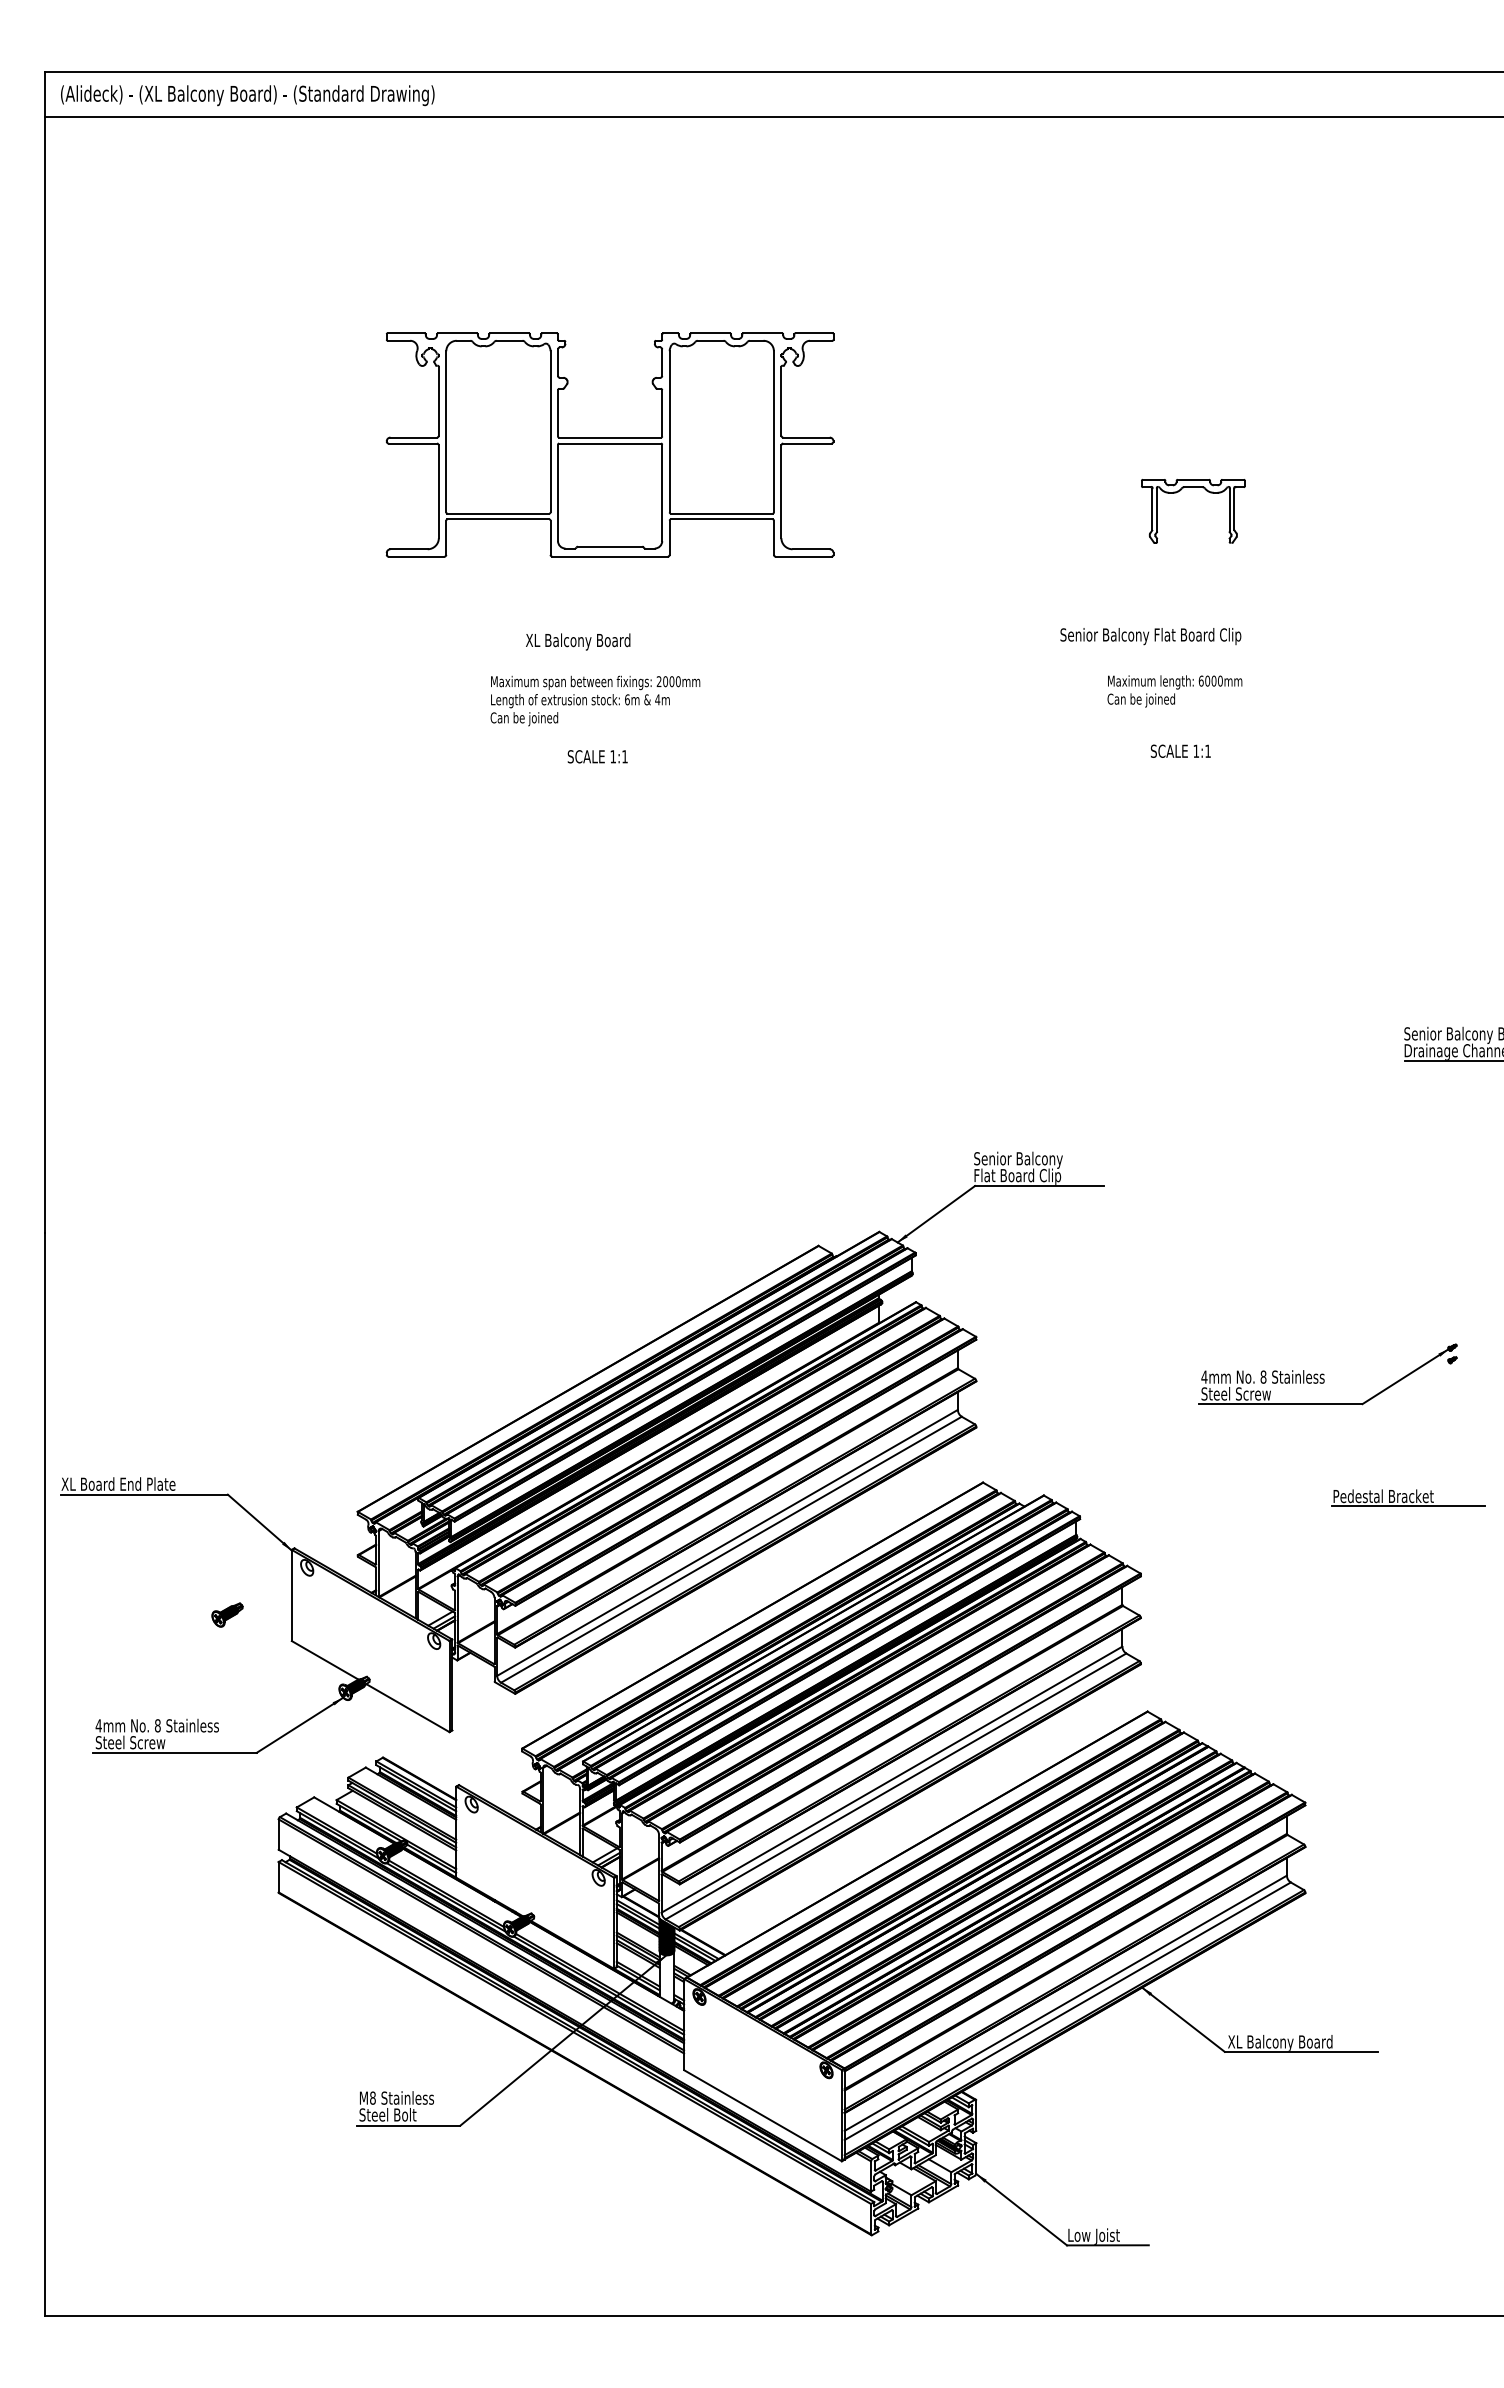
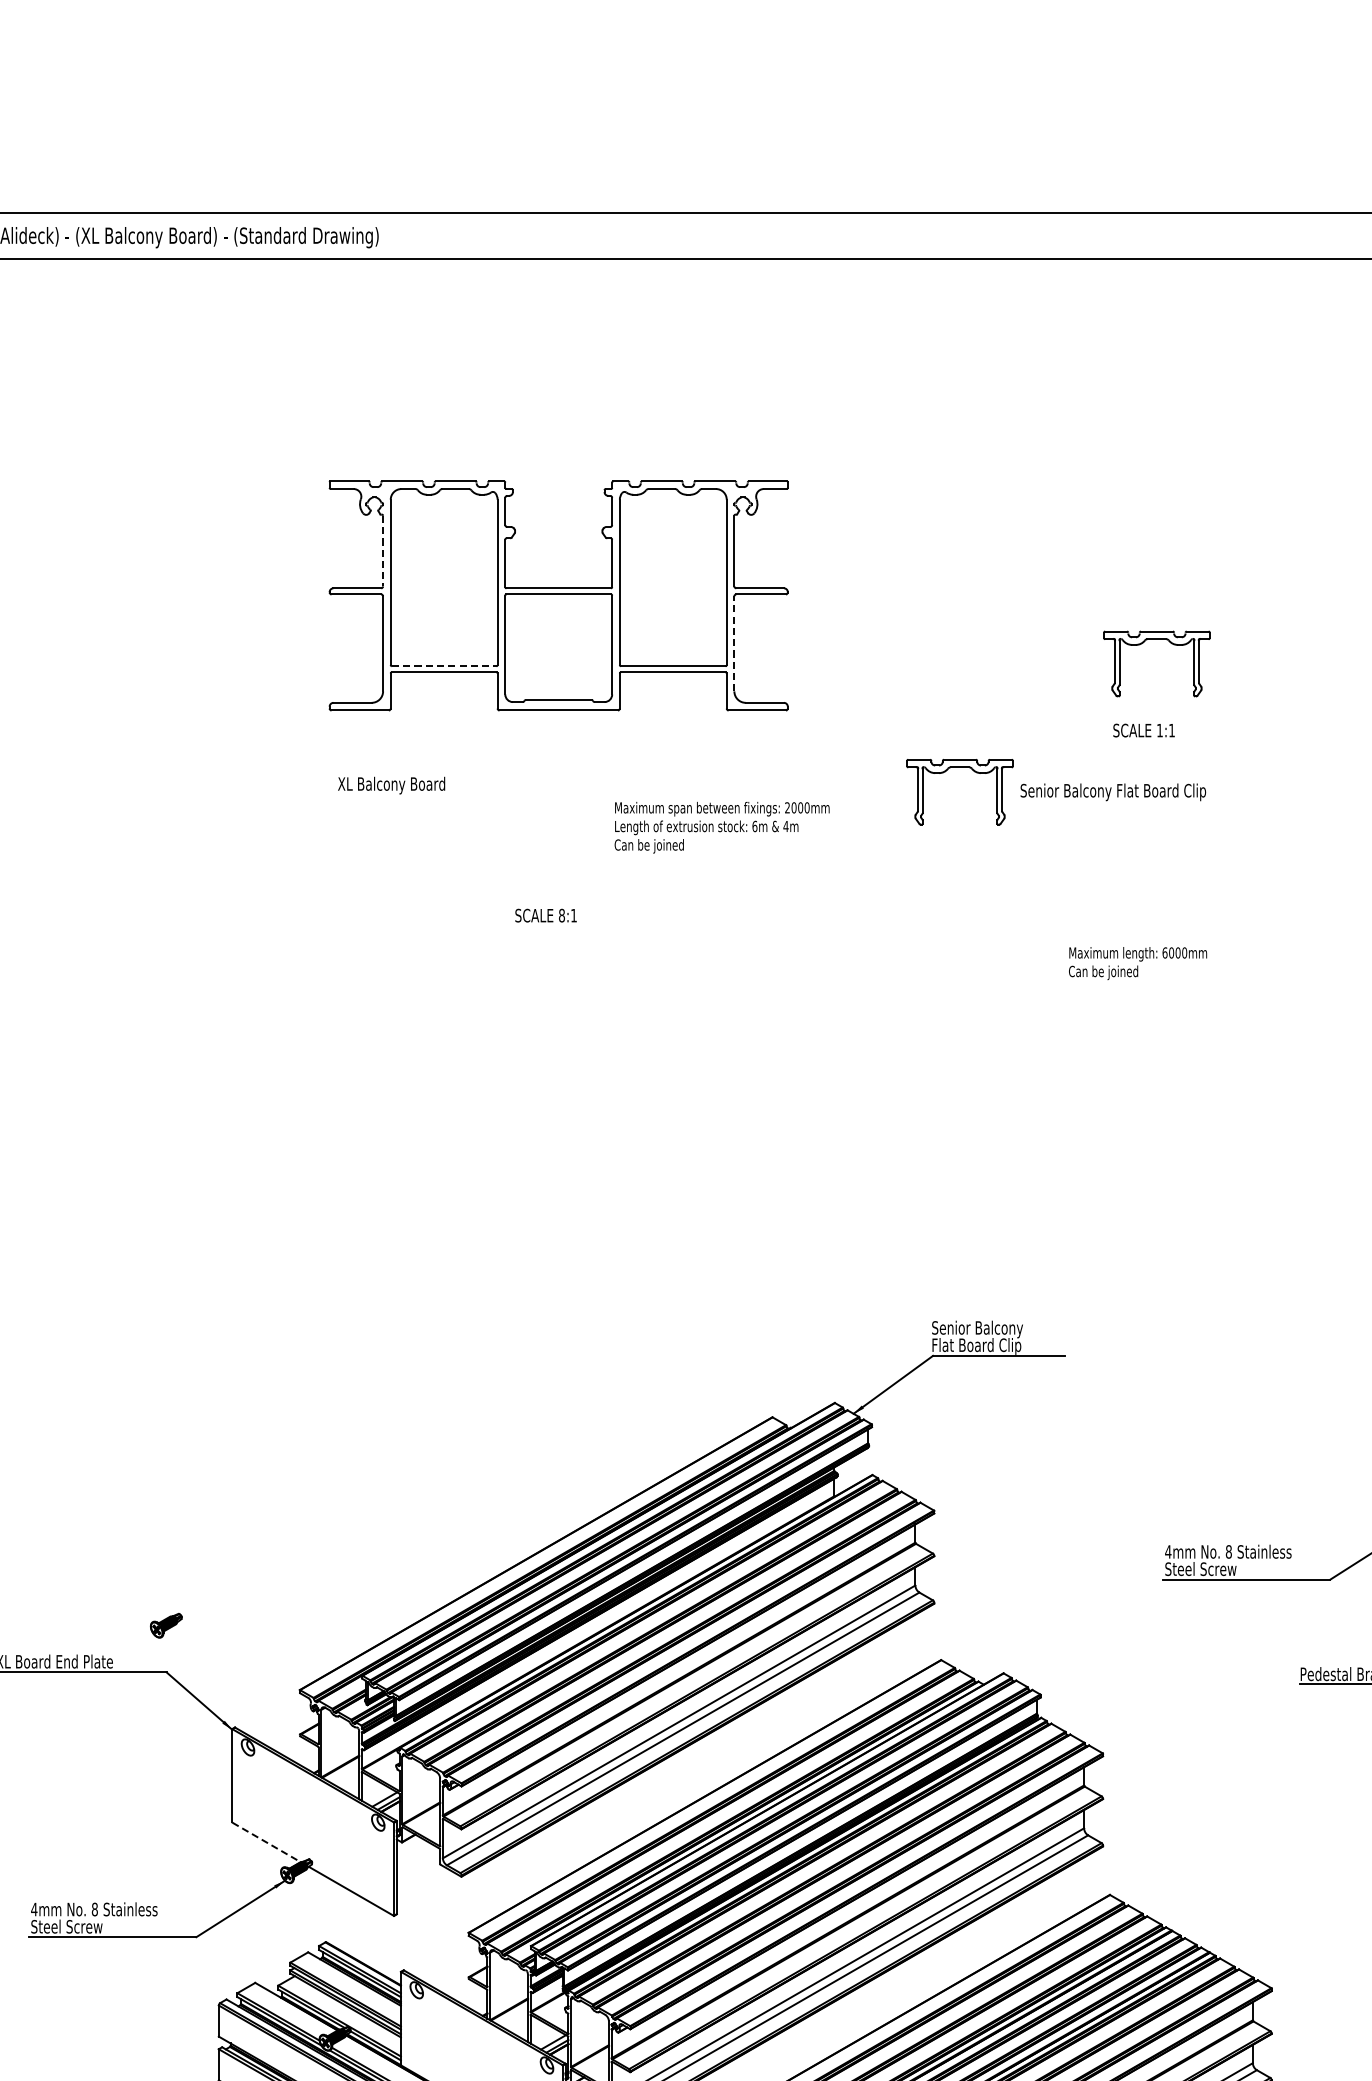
line: (438, 401) -> (382, 551), solid -> dashed
line: (781, 491) -> (734, 643), solid -> dashed
line: (498, 513) -> (444, 666), solid -> dashed
part: (988, 616) -> (946, 771), added
text: (578, 641) -> (391, 785), moved
text: (1174, 691) -> (1137, 963), moved
text: (595, 700) -> (722, 827), moved
text: (1180, 750) -> (1143, 729), moved
text: (613, 756) -> (562, 915), 1:1 -> 8:1
part: (227, 1614) -> (166, 1625), moved
line: (325, 1660) -> (266, 1842), solid -> dashed

